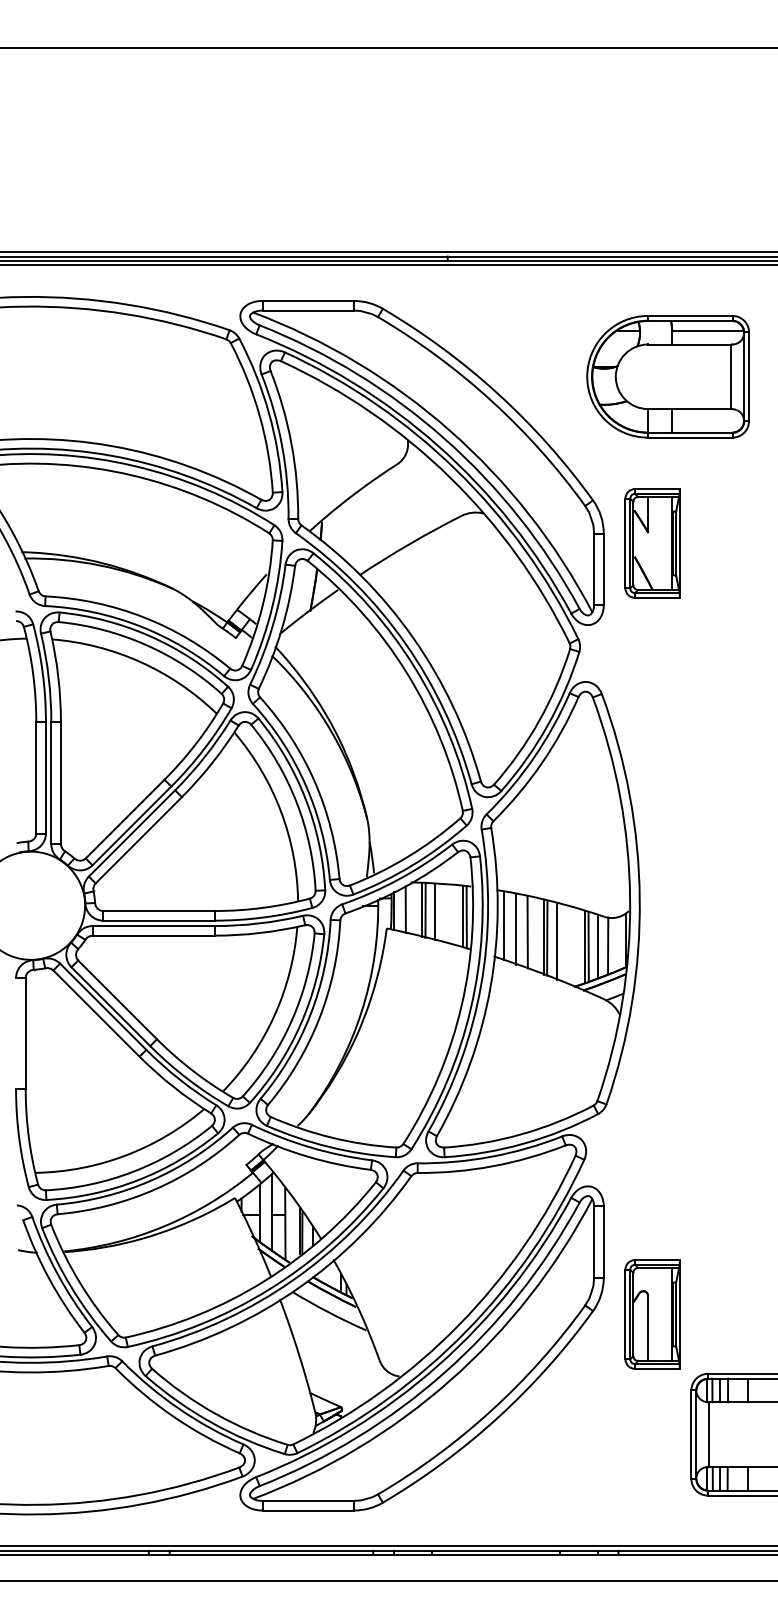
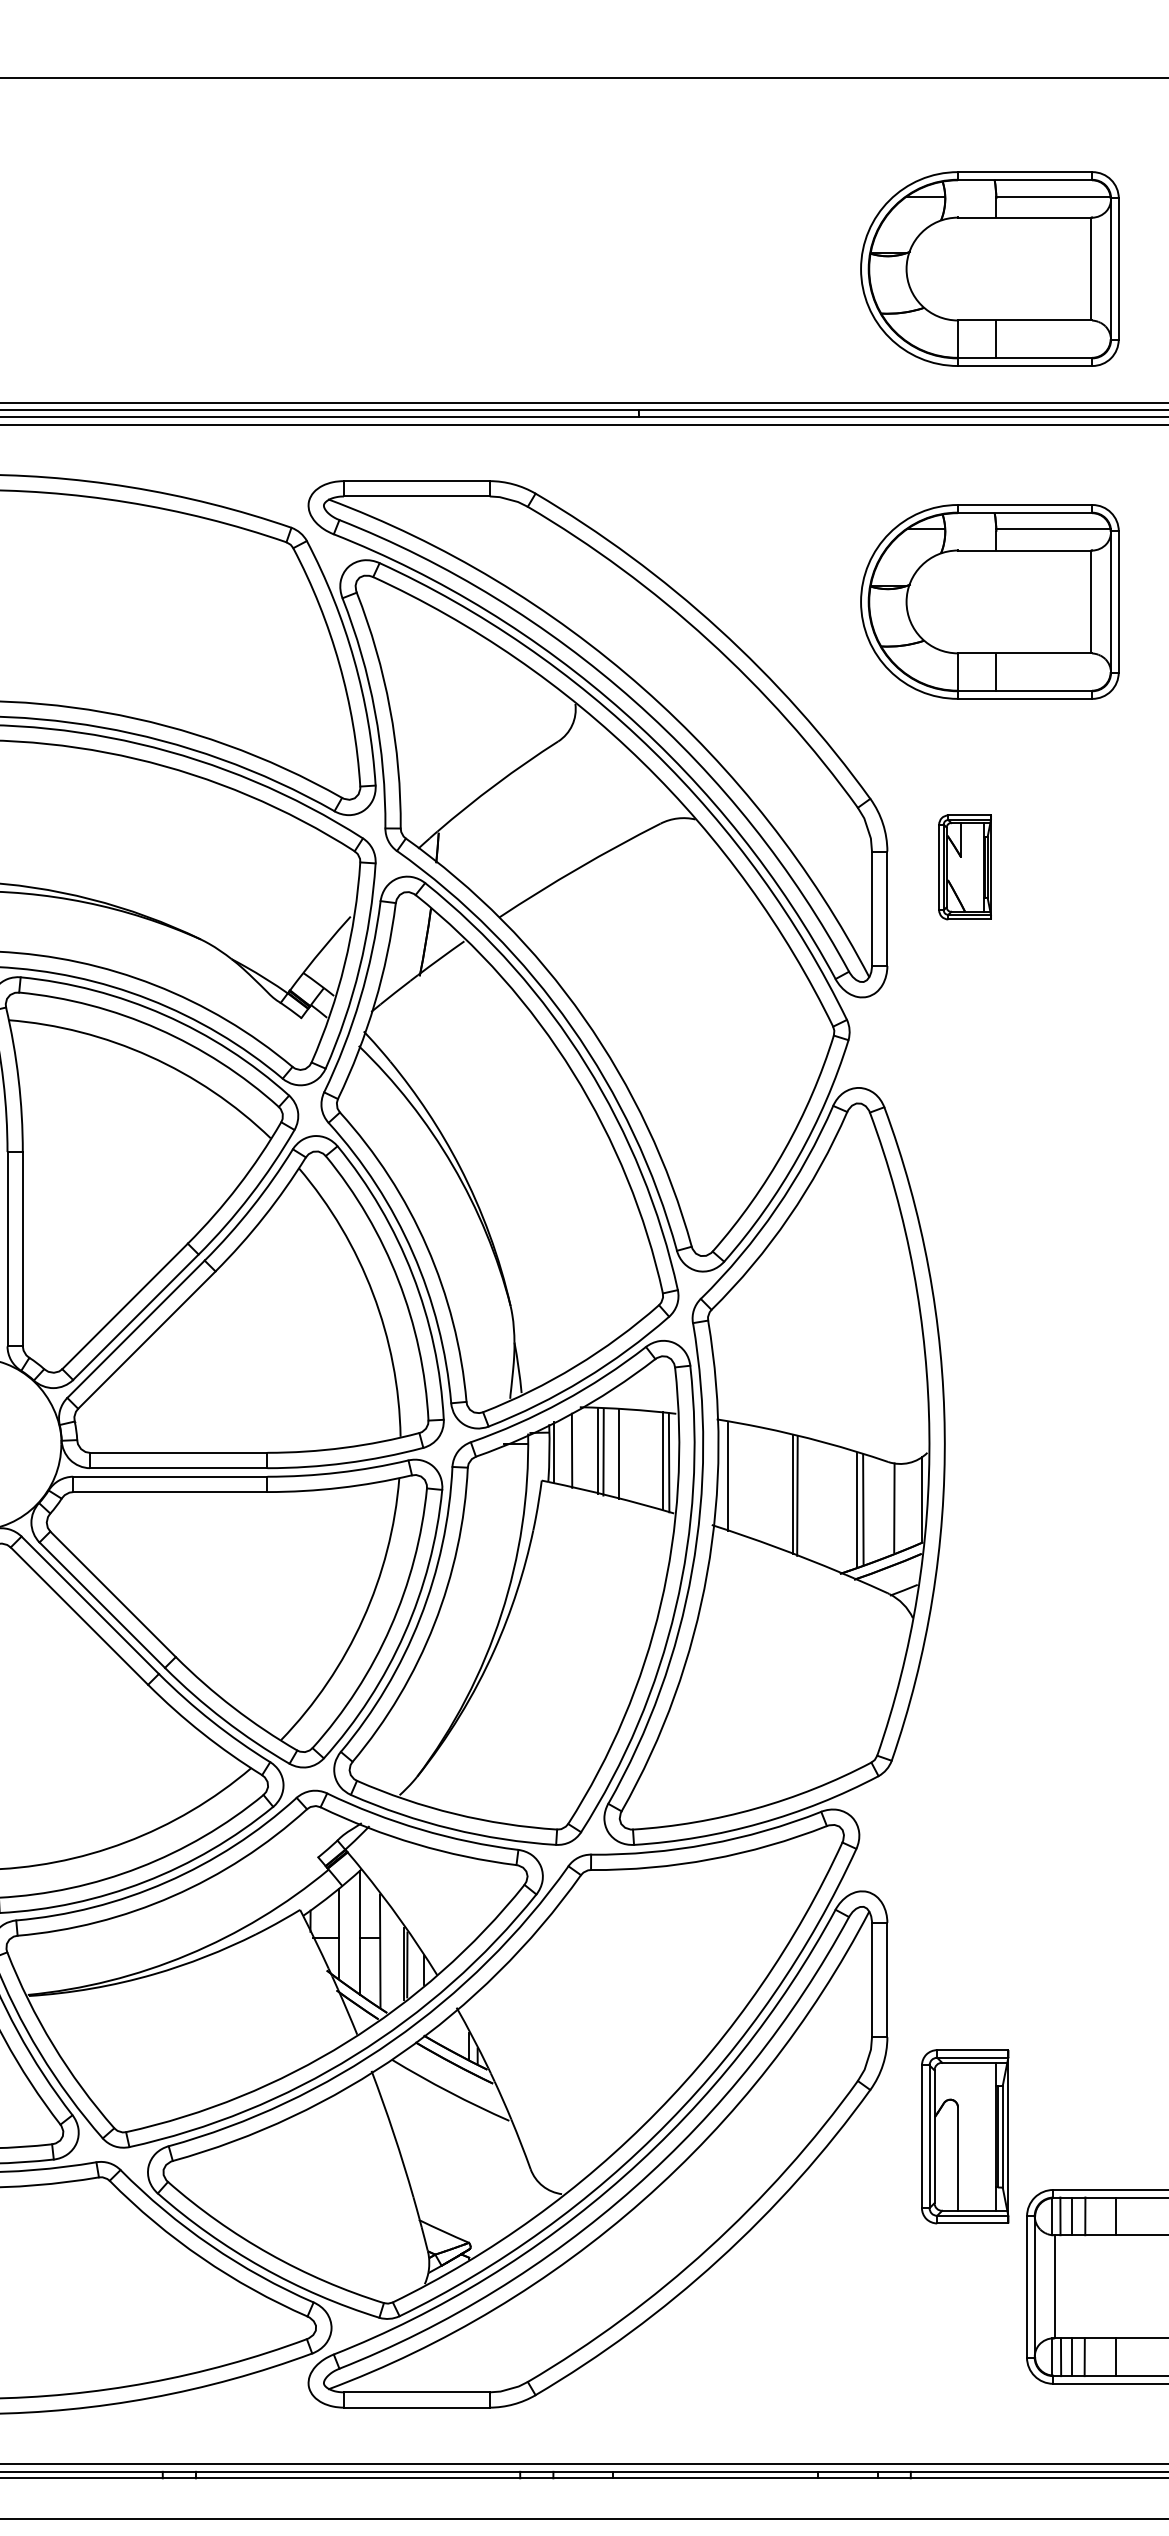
part: (667, 167) -> (988, 268), added
part: (652, 543) -> (965, 867), size x0.6
line: (516, 929) -> (748, 1482), removed
line: (527, 932) -> (765, 1487), removed
line: (557, 941) -> (813, 1501), removed
line: (597, 945) -> (877, 1507), removed
part: (652, 1314) -> (965, 2136), moved

